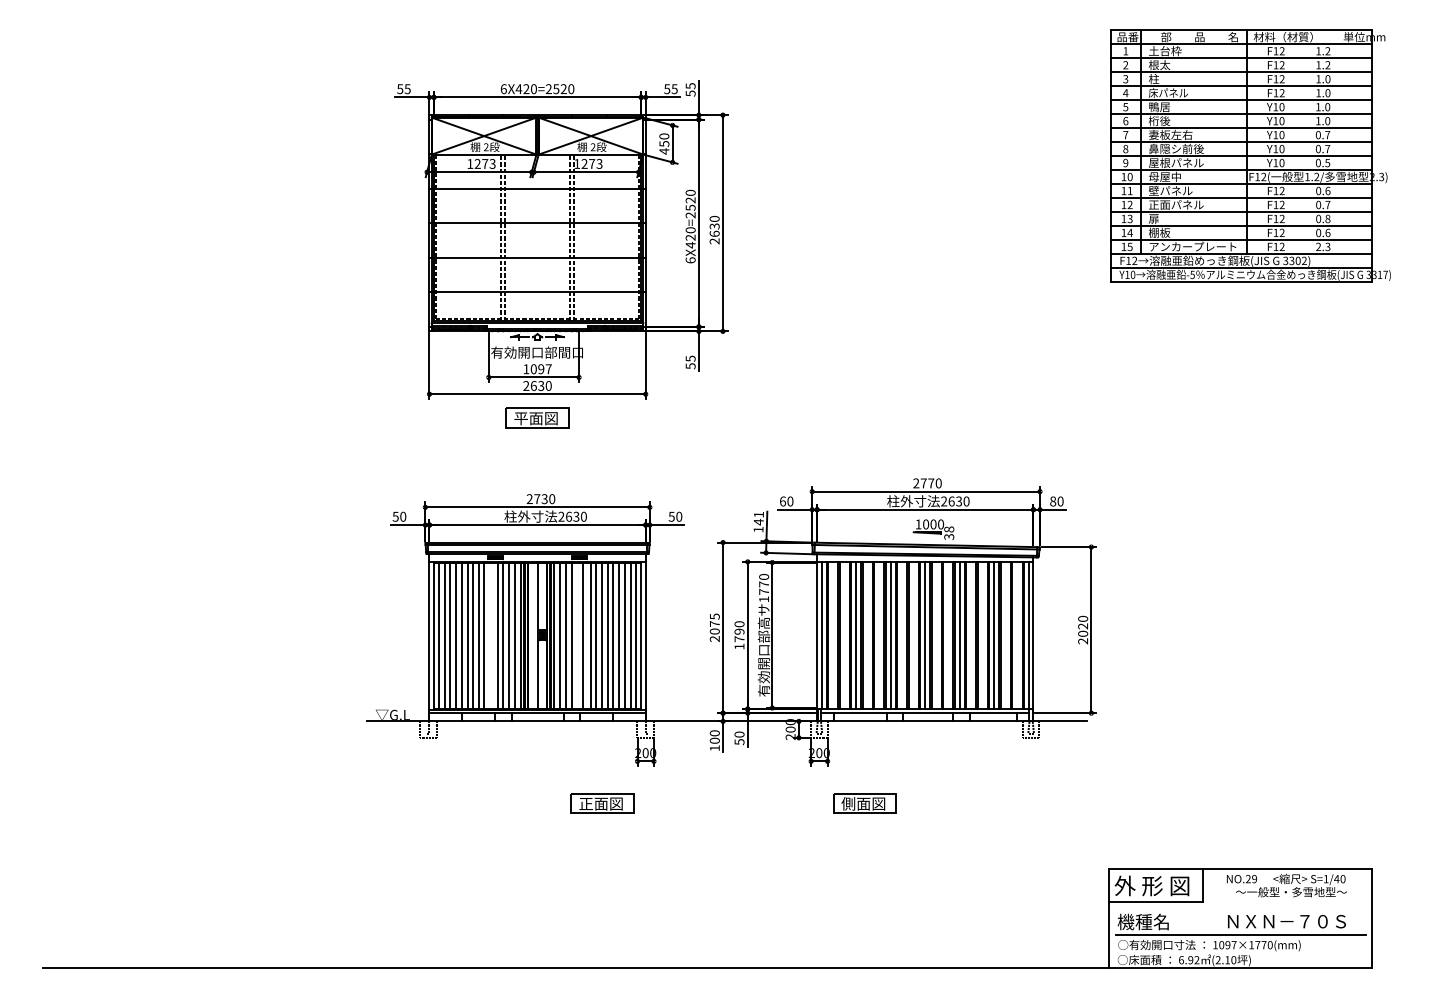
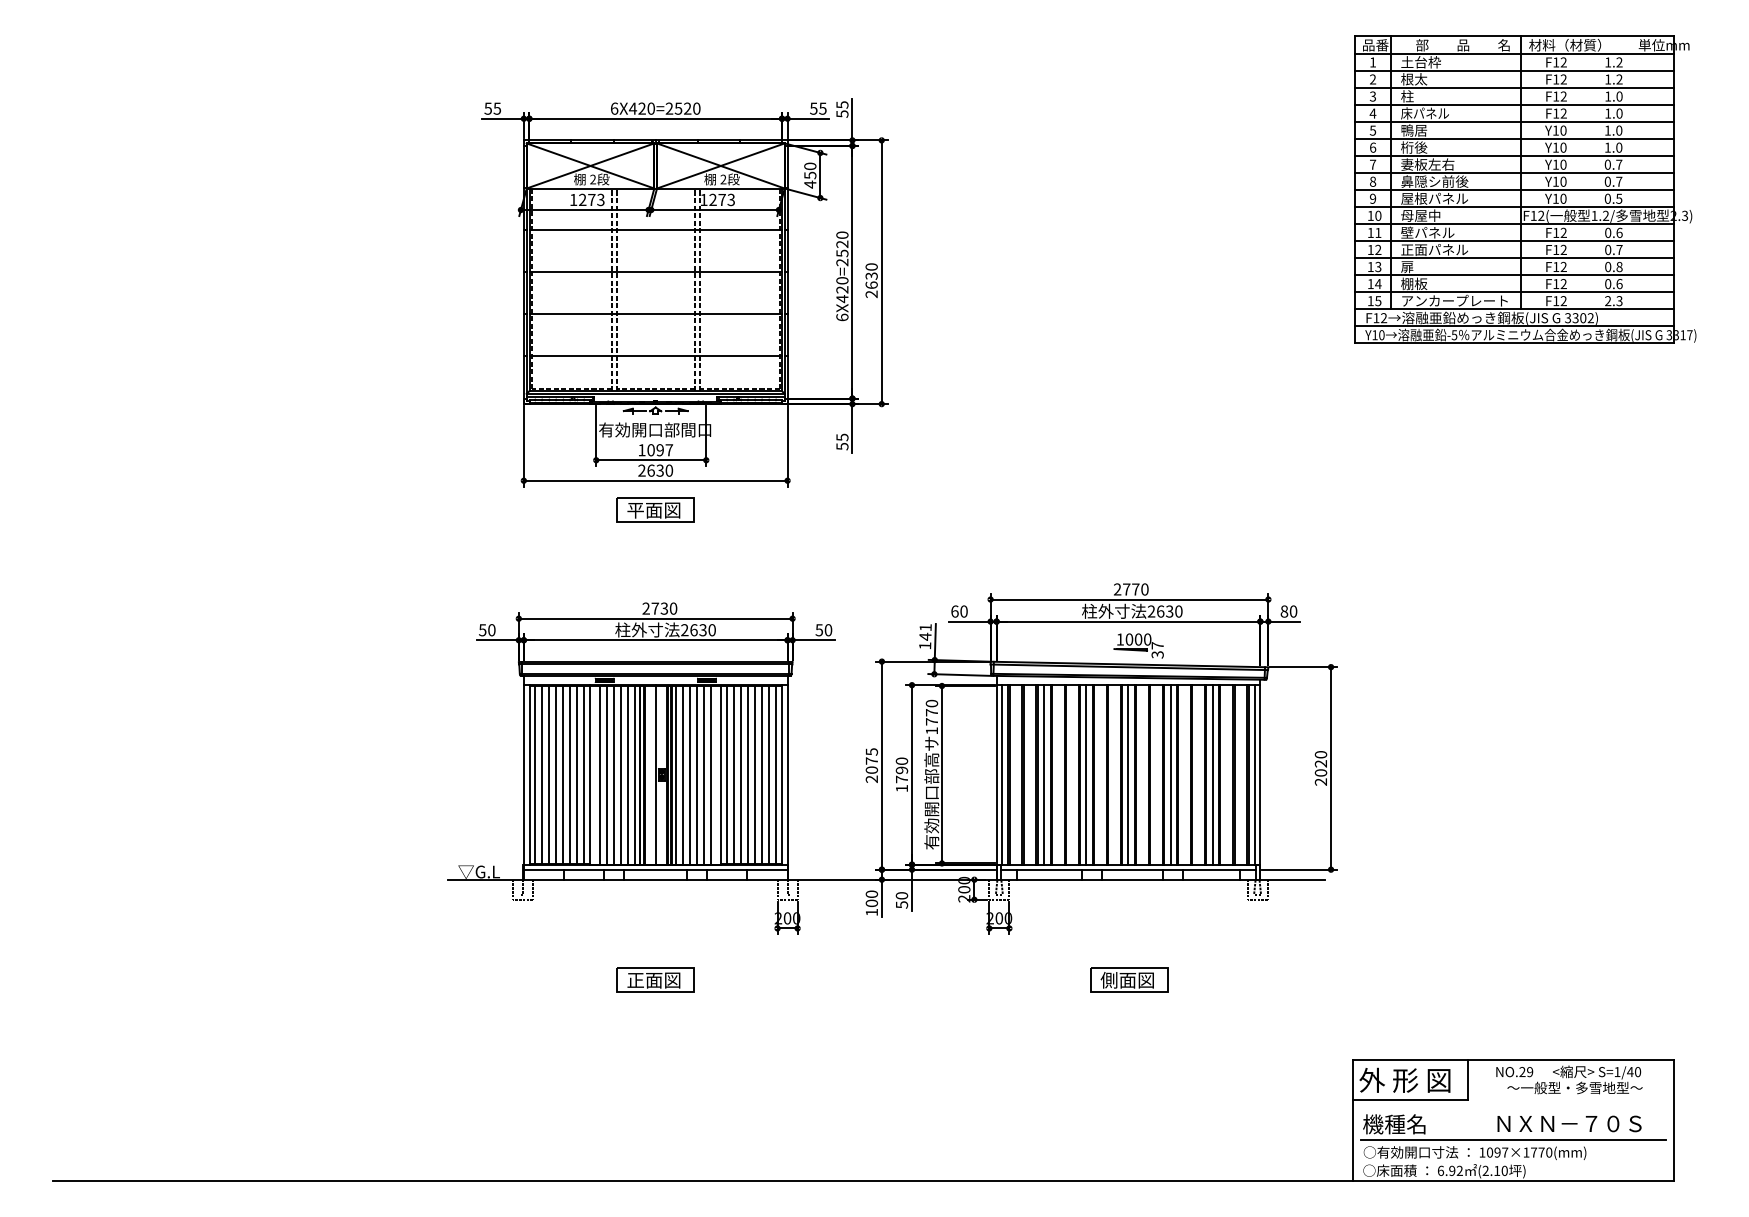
text: (949, 529) -> (1158, 645), 38 -> 37
line: (491, 635) -> (599, 774), added
line: (577, 635) -> (704, 774), added
part: (602, 803) -> (655, 979), moved
part: (864, 803) -> (1128, 979), moved

